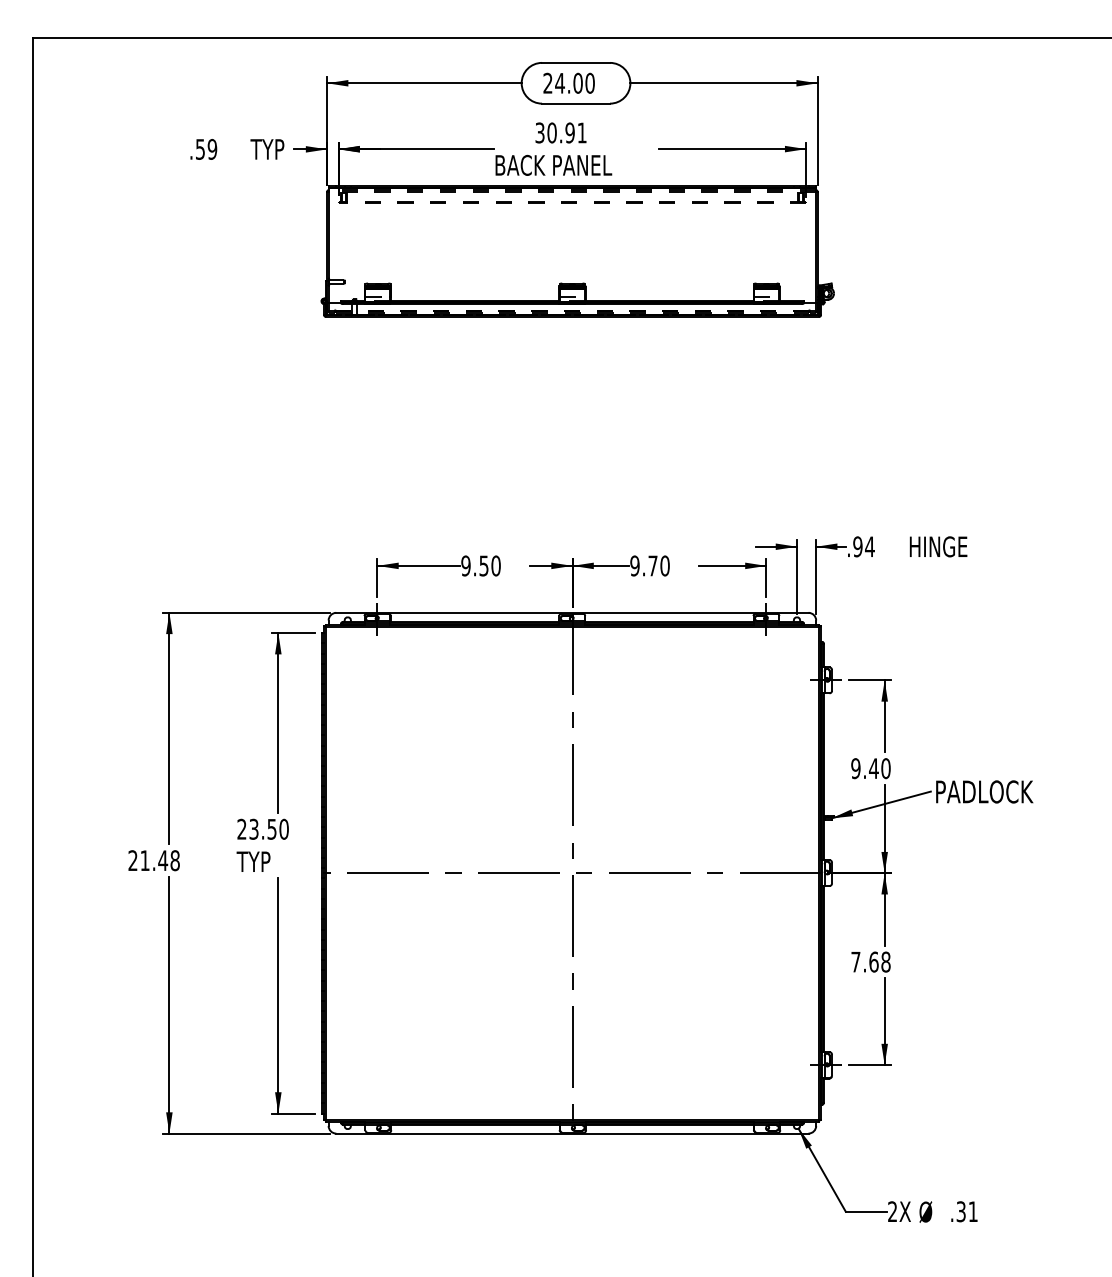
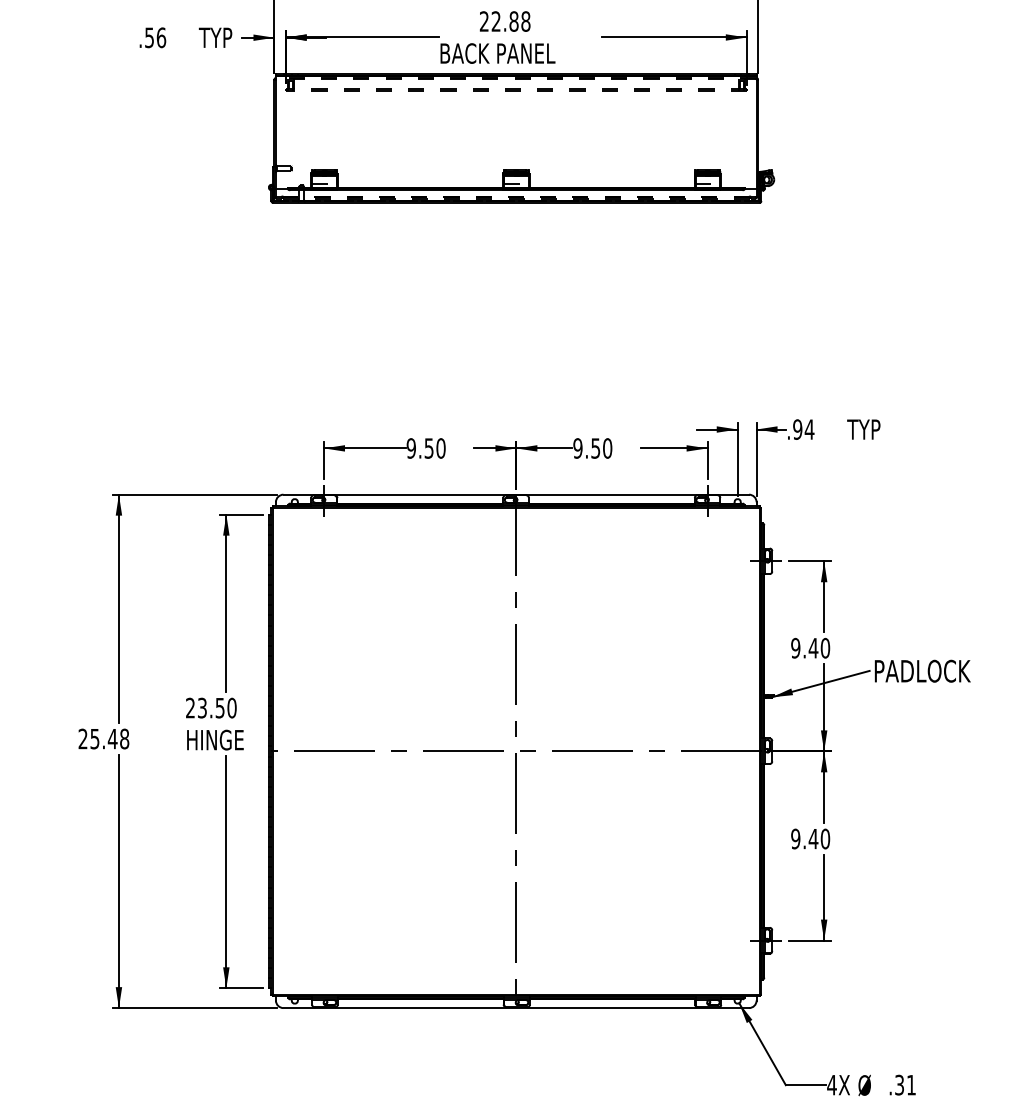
text: (560, 132) -> (504, 21), 30.91 -> 22.88
text: (212, 148) -> (161, 36), .59 -> .56
text: (937, 546) -> (876, 429), HINGE -> TYP
text: (652, 565) -> (595, 448), 9.70 -> 9.50
text: (144, 860) -> (94, 738), 21.48 -> 25.48
text: (265, 861) -> (213, 739), TYP -> HINGE
text: (870, 961) -> (810, 838), 7.68 -> 9.40
text: (892, 1211) -> (831, 1084), 2X -> 4X

